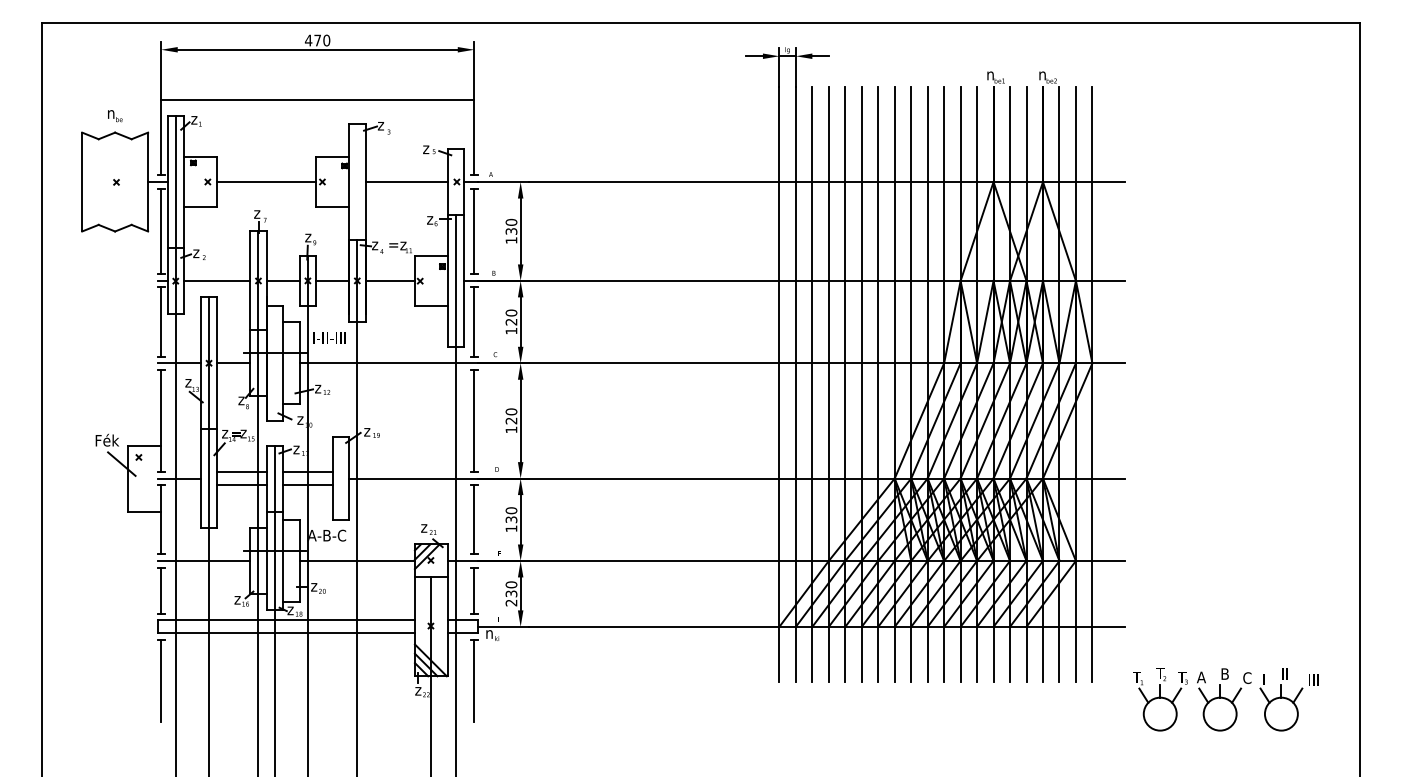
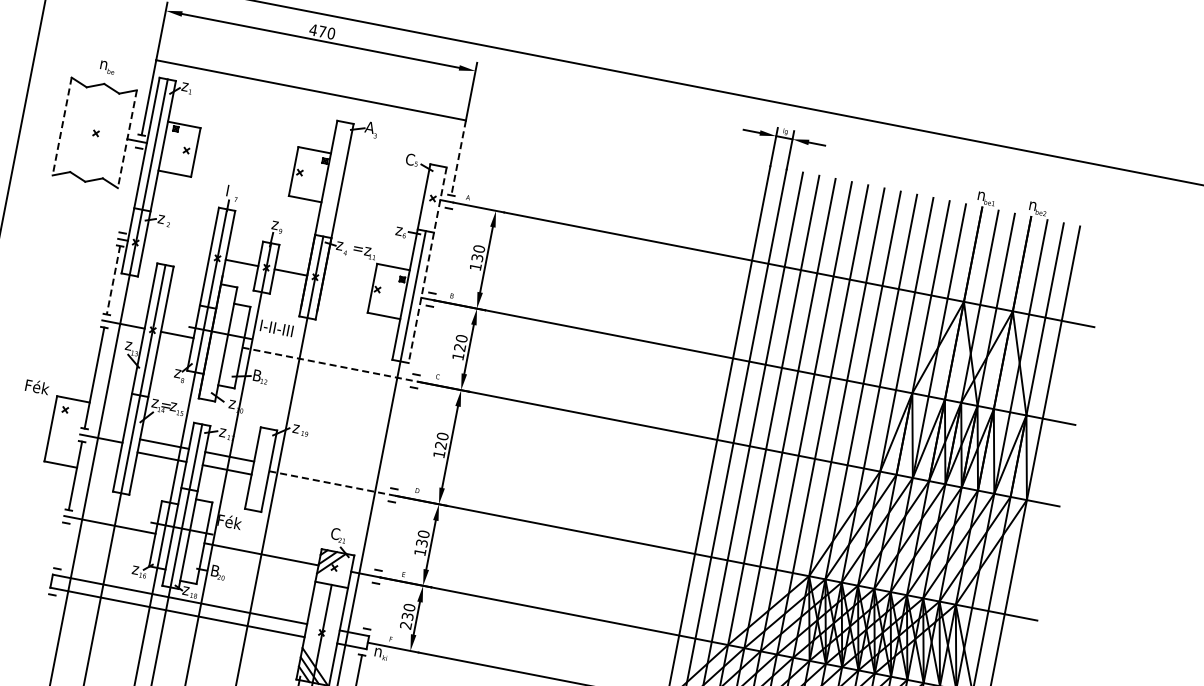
text: (381, 124) -> (369, 127), z -> A
line: (474, 137) -> (458, 157), solid -> dashed
text: (427, 148) -> (410, 159), z -> C
line: (82, 182) -> (62, 127), solid -> dashed
line: (148, 182) -> (127, 139), solid -> dashed
line: (266, 182) -> (244, 162), removed
line: (406, 182) -> (382, 189), removed
text: (257, 212) -> (229, 190), z -> I
line: (161, 231) -> (131, 190), removed
line: (474, 231) -> (440, 250), removed
line: (464, 247) -> (427, 264), solid -> dashed
line: (217, 280) -> (177, 249), removed
line: (389, 280) -> (347, 283), removed
line: (474, 321) -> (423, 339), removed
line: (161, 322) -> (113, 280), solid -> dashed
line: (388, 363) -> (330, 364), solid -> dashed
text: (319, 387) -> (257, 375), z -> B
line: (474, 420) -> (404, 437), removed
line: (121, 463) -> (46, 412), removed
line: (413, 478) -> (332, 483), solid -> dashed
line: (474, 519) -> (385, 535), removed
text: (425, 526) -> (335, 533), z -> C
text: (327, 534) -> (237, 522), A-B-C -> Fék
text: (315, 585) -> (215, 570), z -> B
line: (161, 590) -> (62, 545), removed
line: (474, 590) -> (371, 606), removed
line: (161, 681) -> (44, 635), removed

